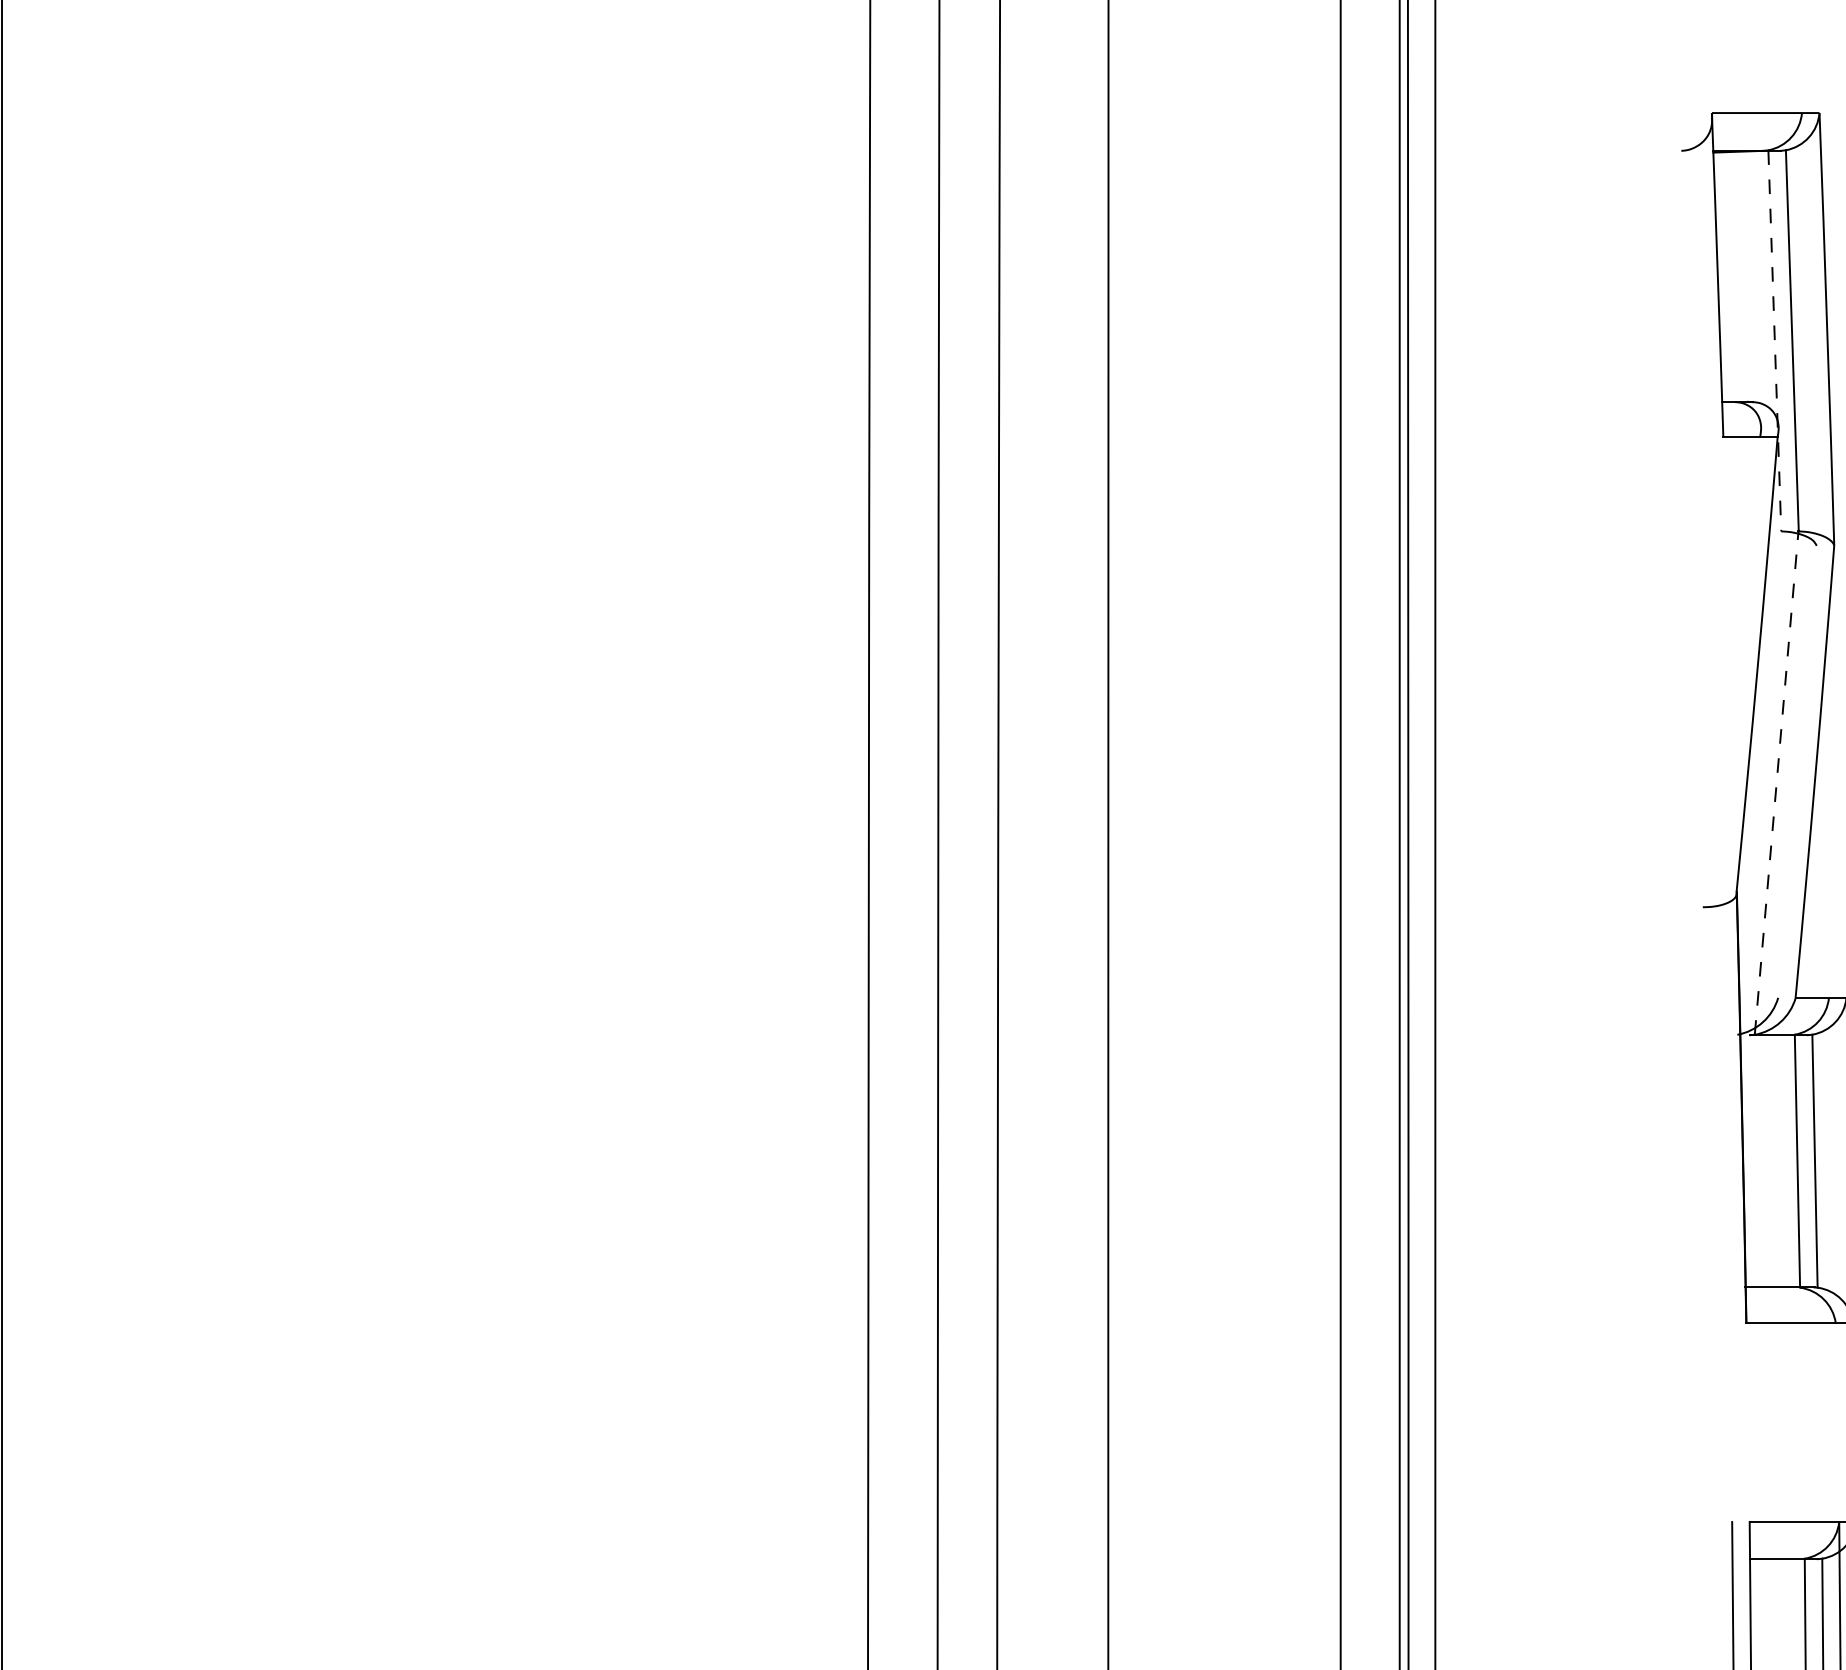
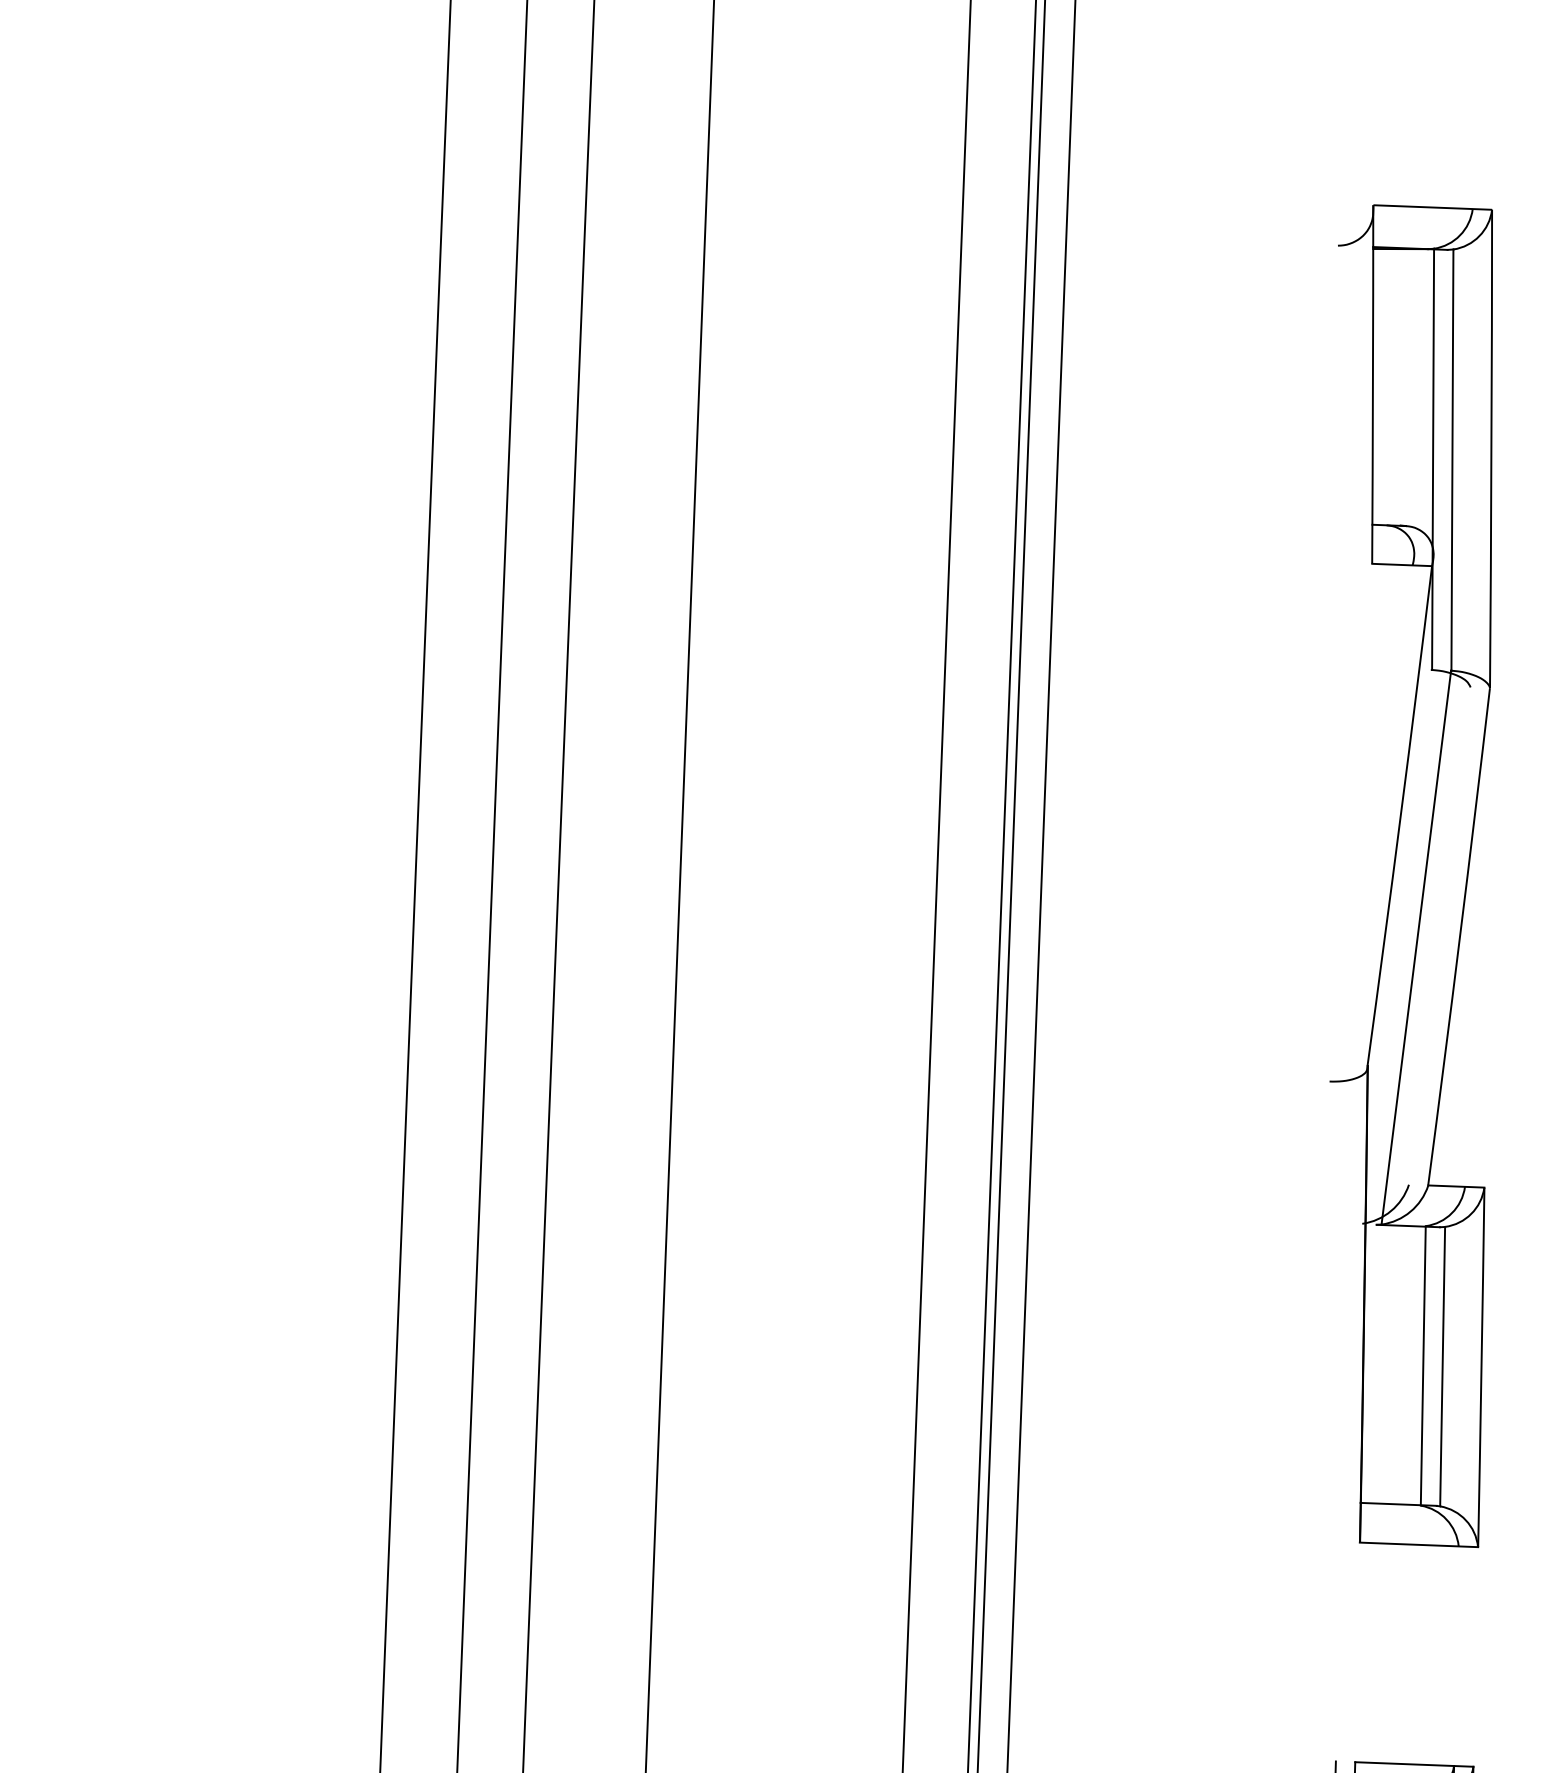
line: (1774, 340) -> (1432, 458), dashed -> solid
line: (1776, 783) -> (1416, 948), dashed -> solid

